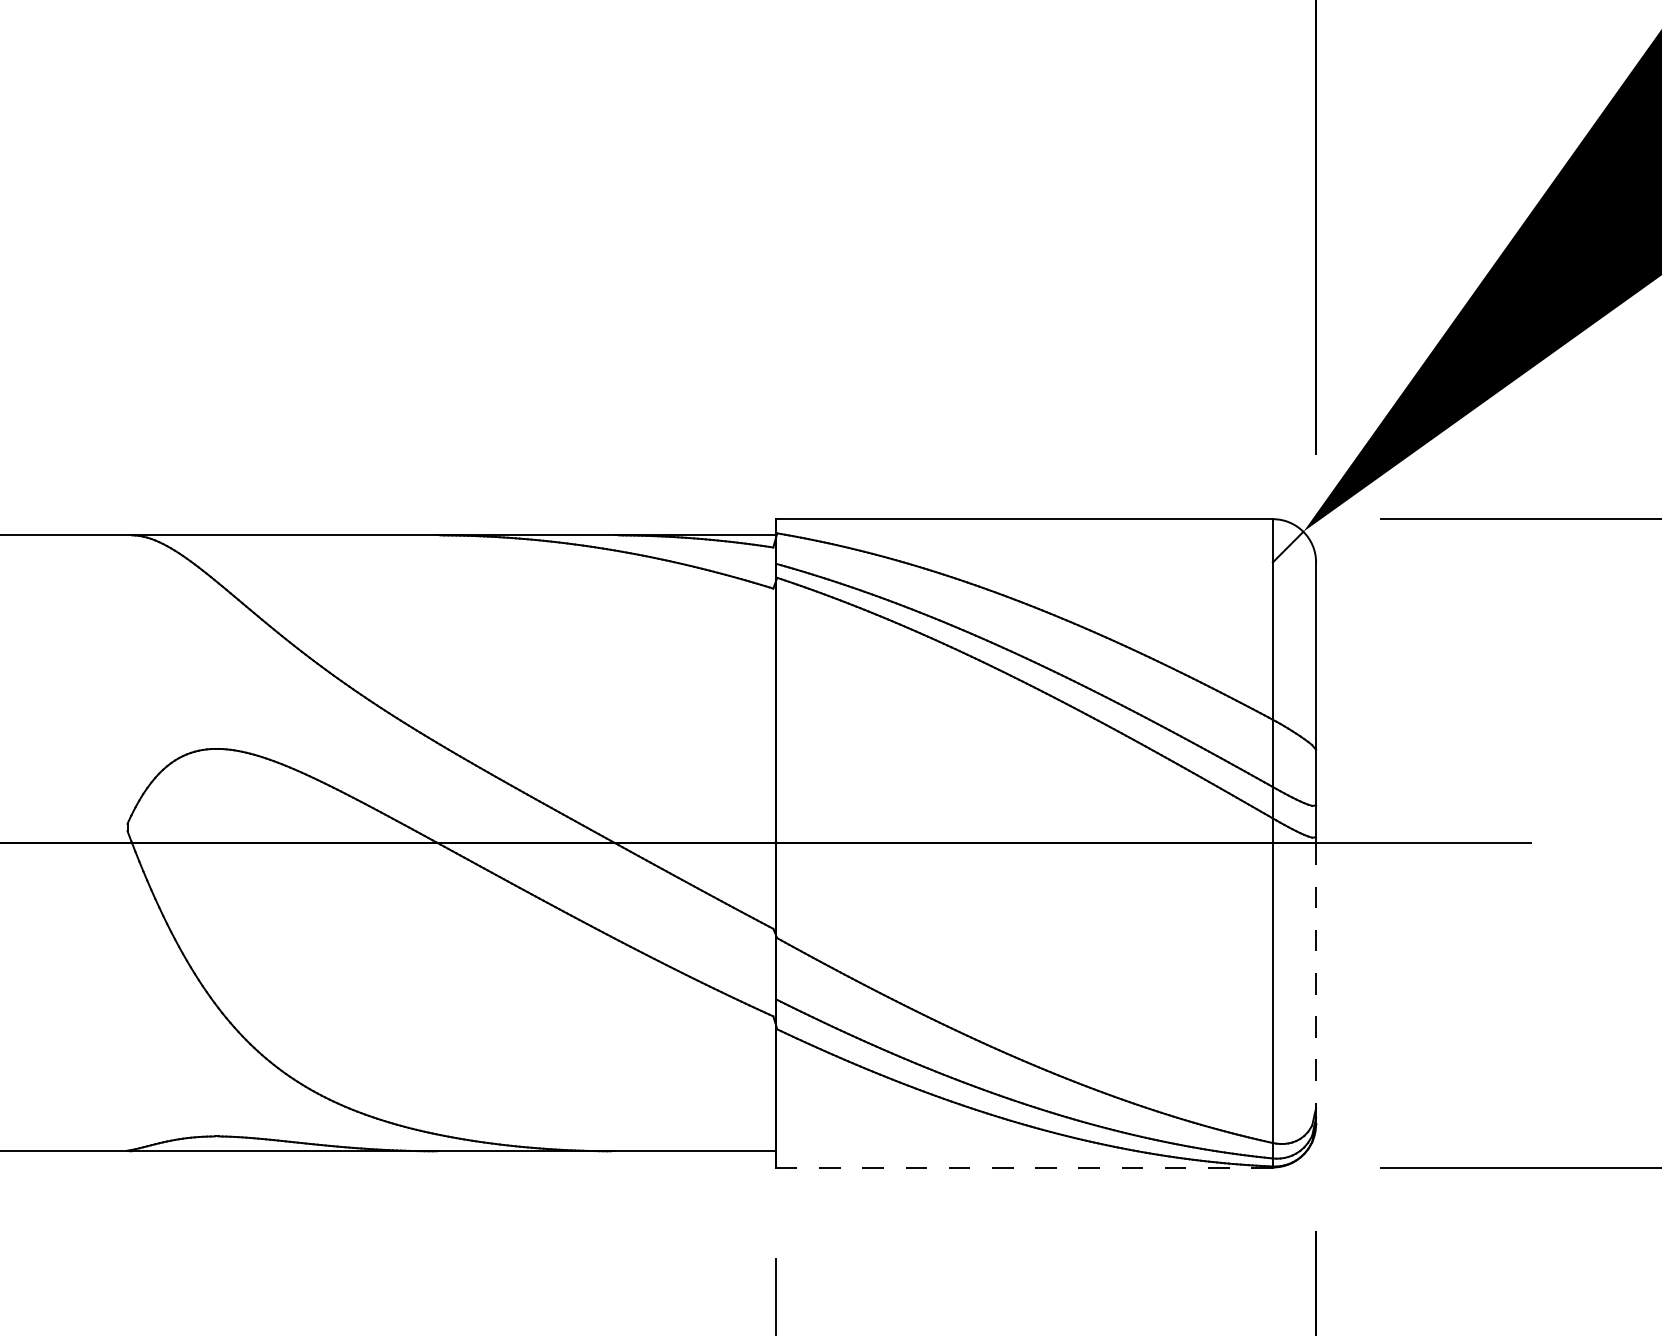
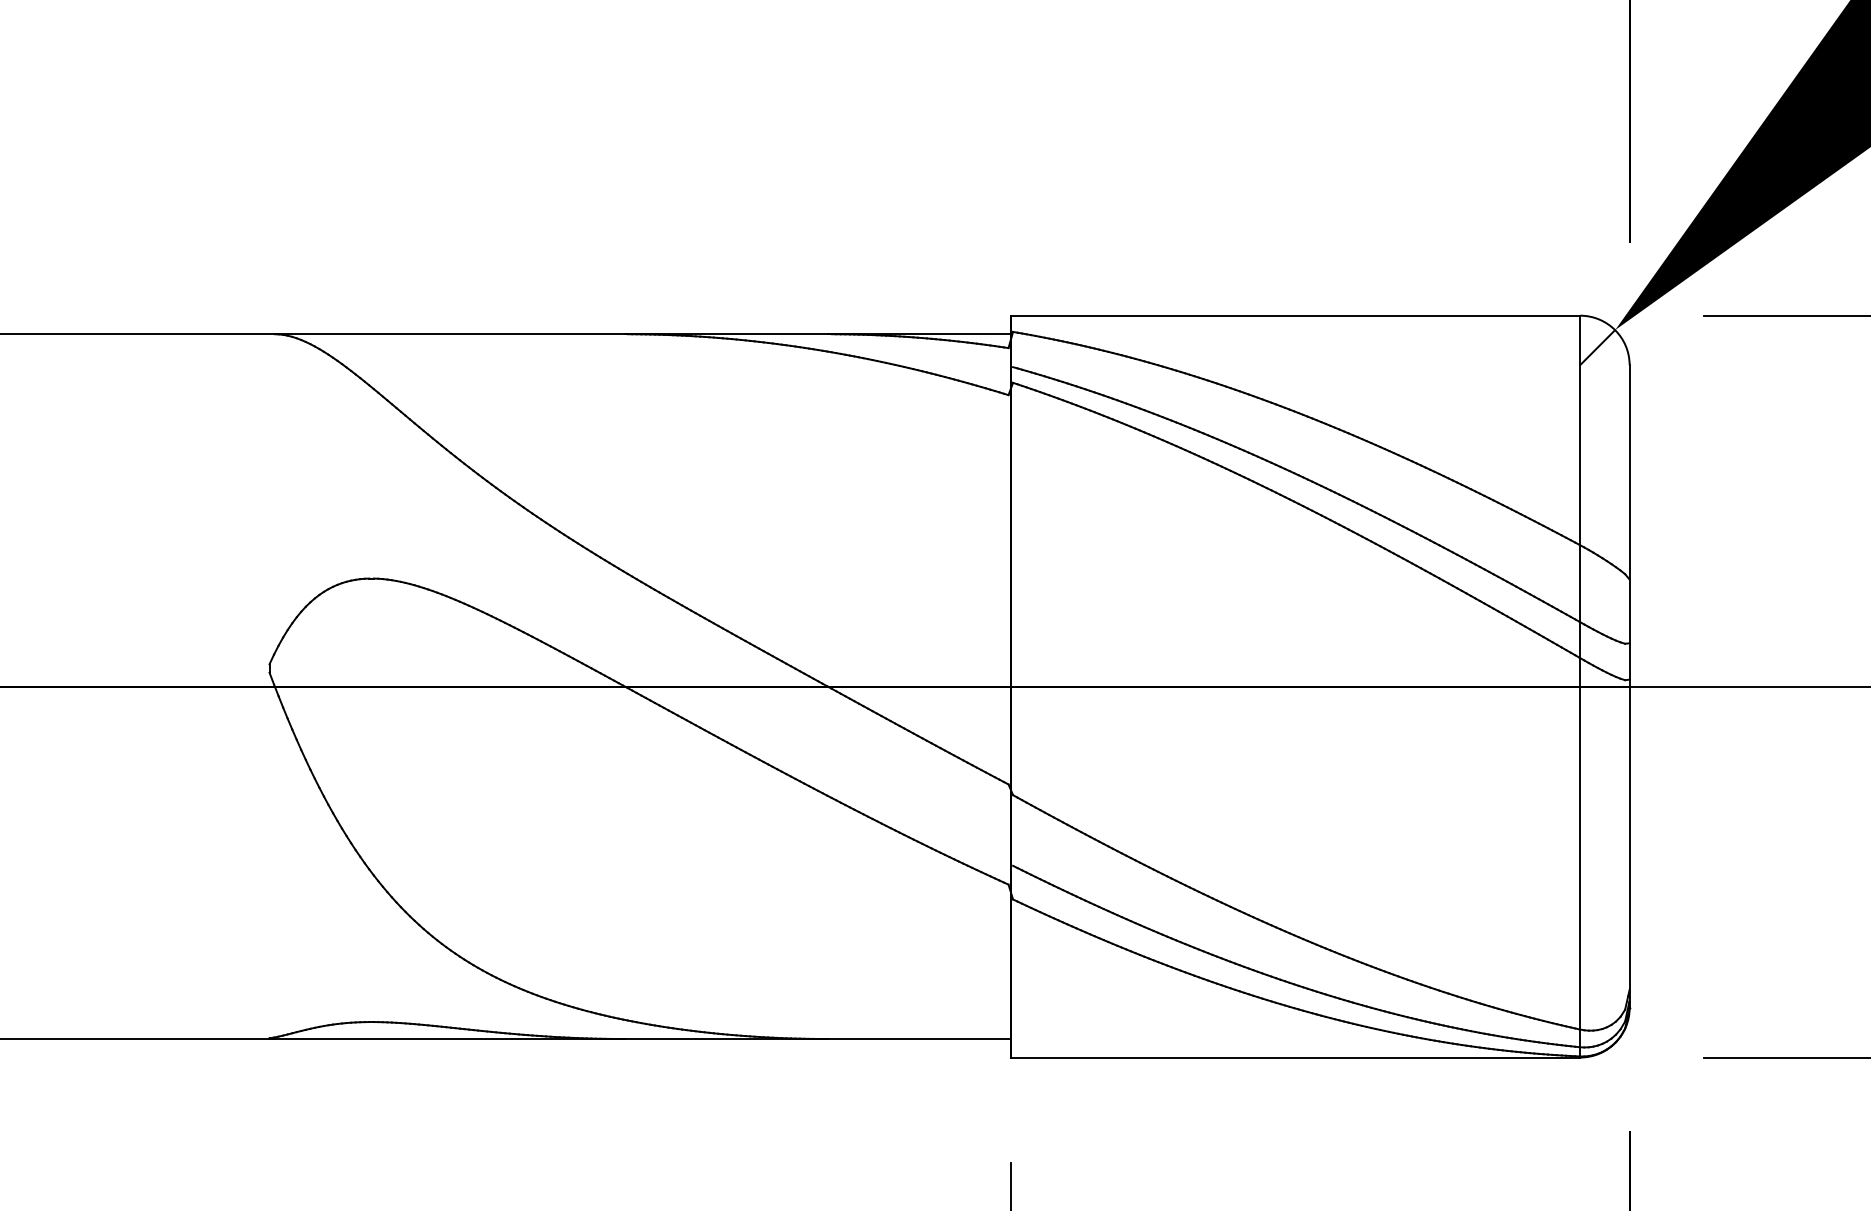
line: (1316, 983) -> (1630, 847), dashed -> solid
line: (1024, 1167) -> (1295, 1057), dashed -> solid

